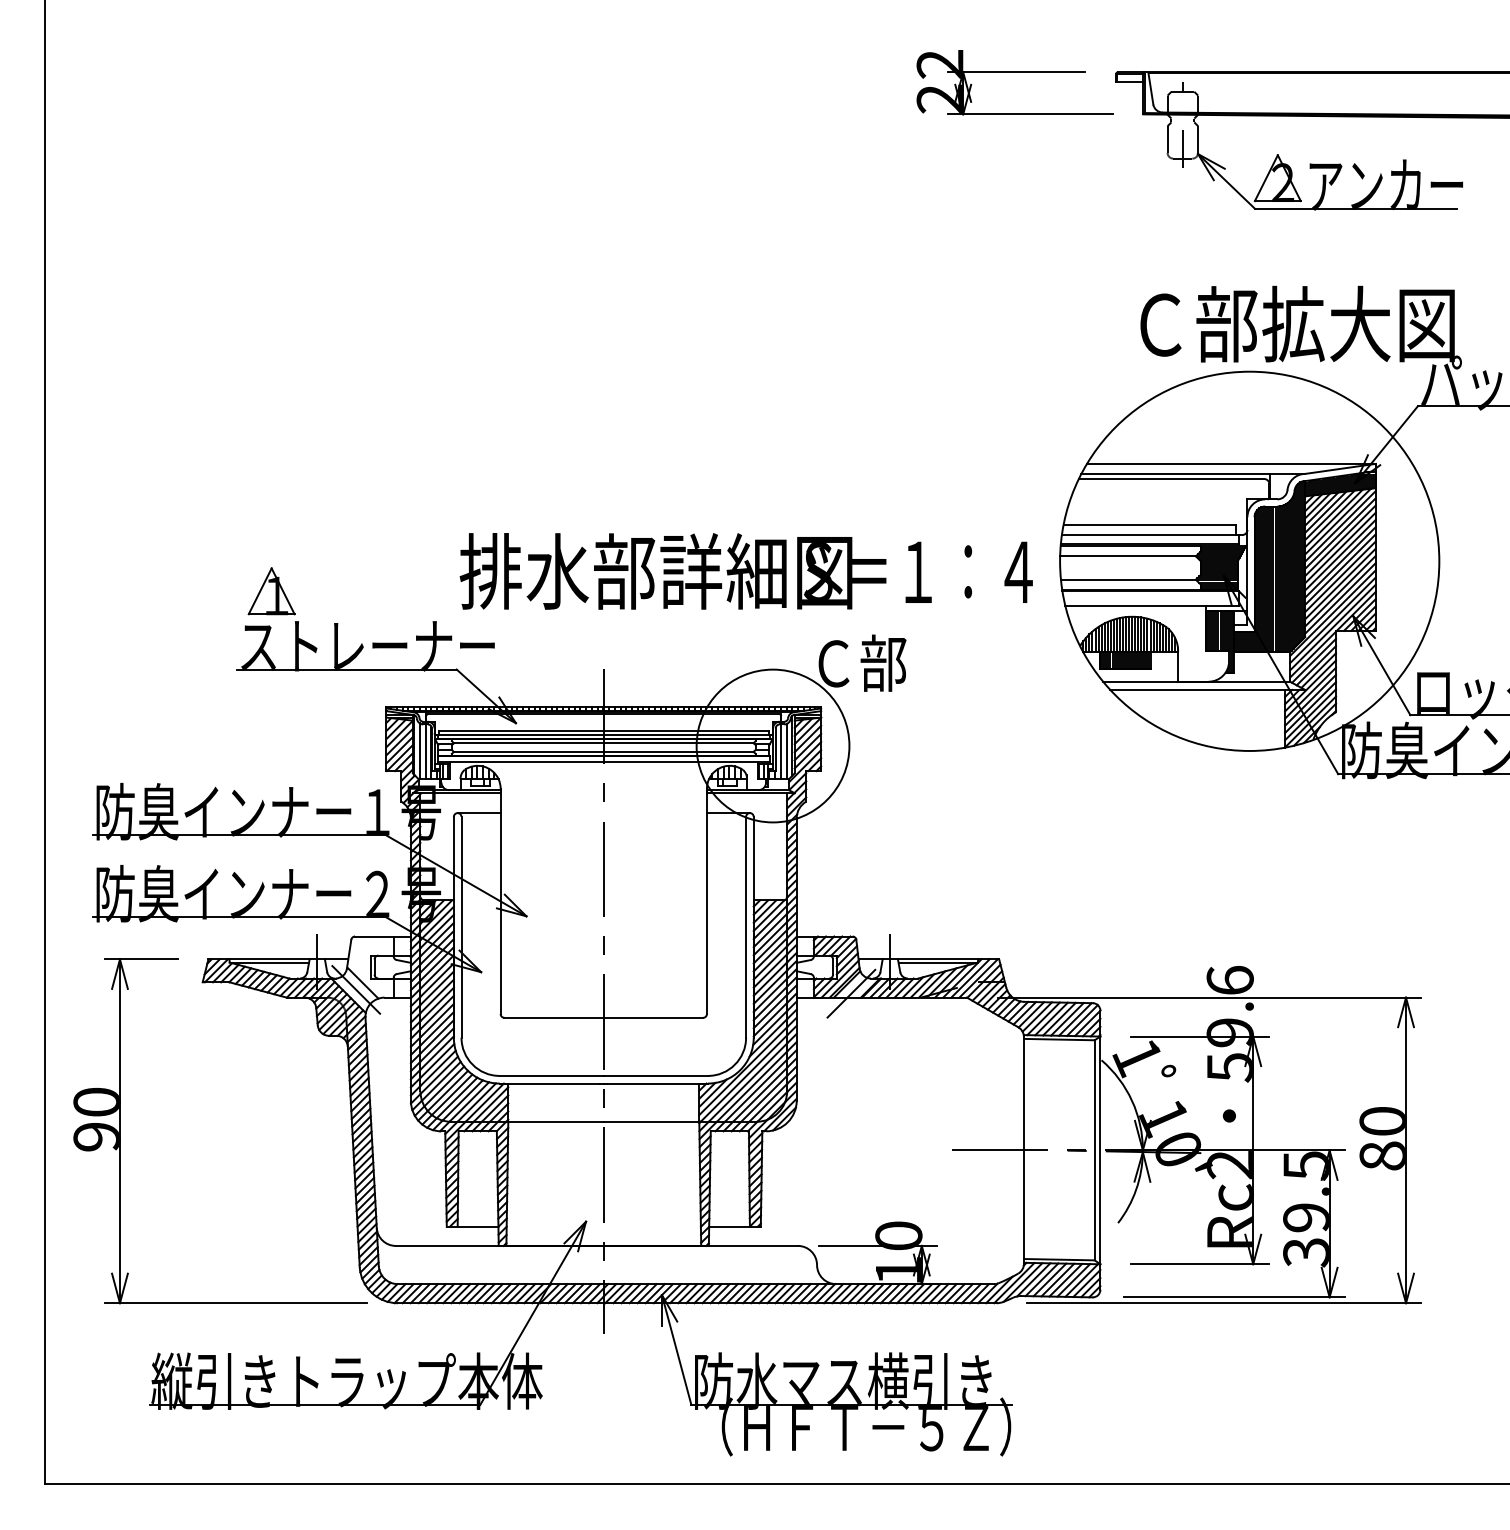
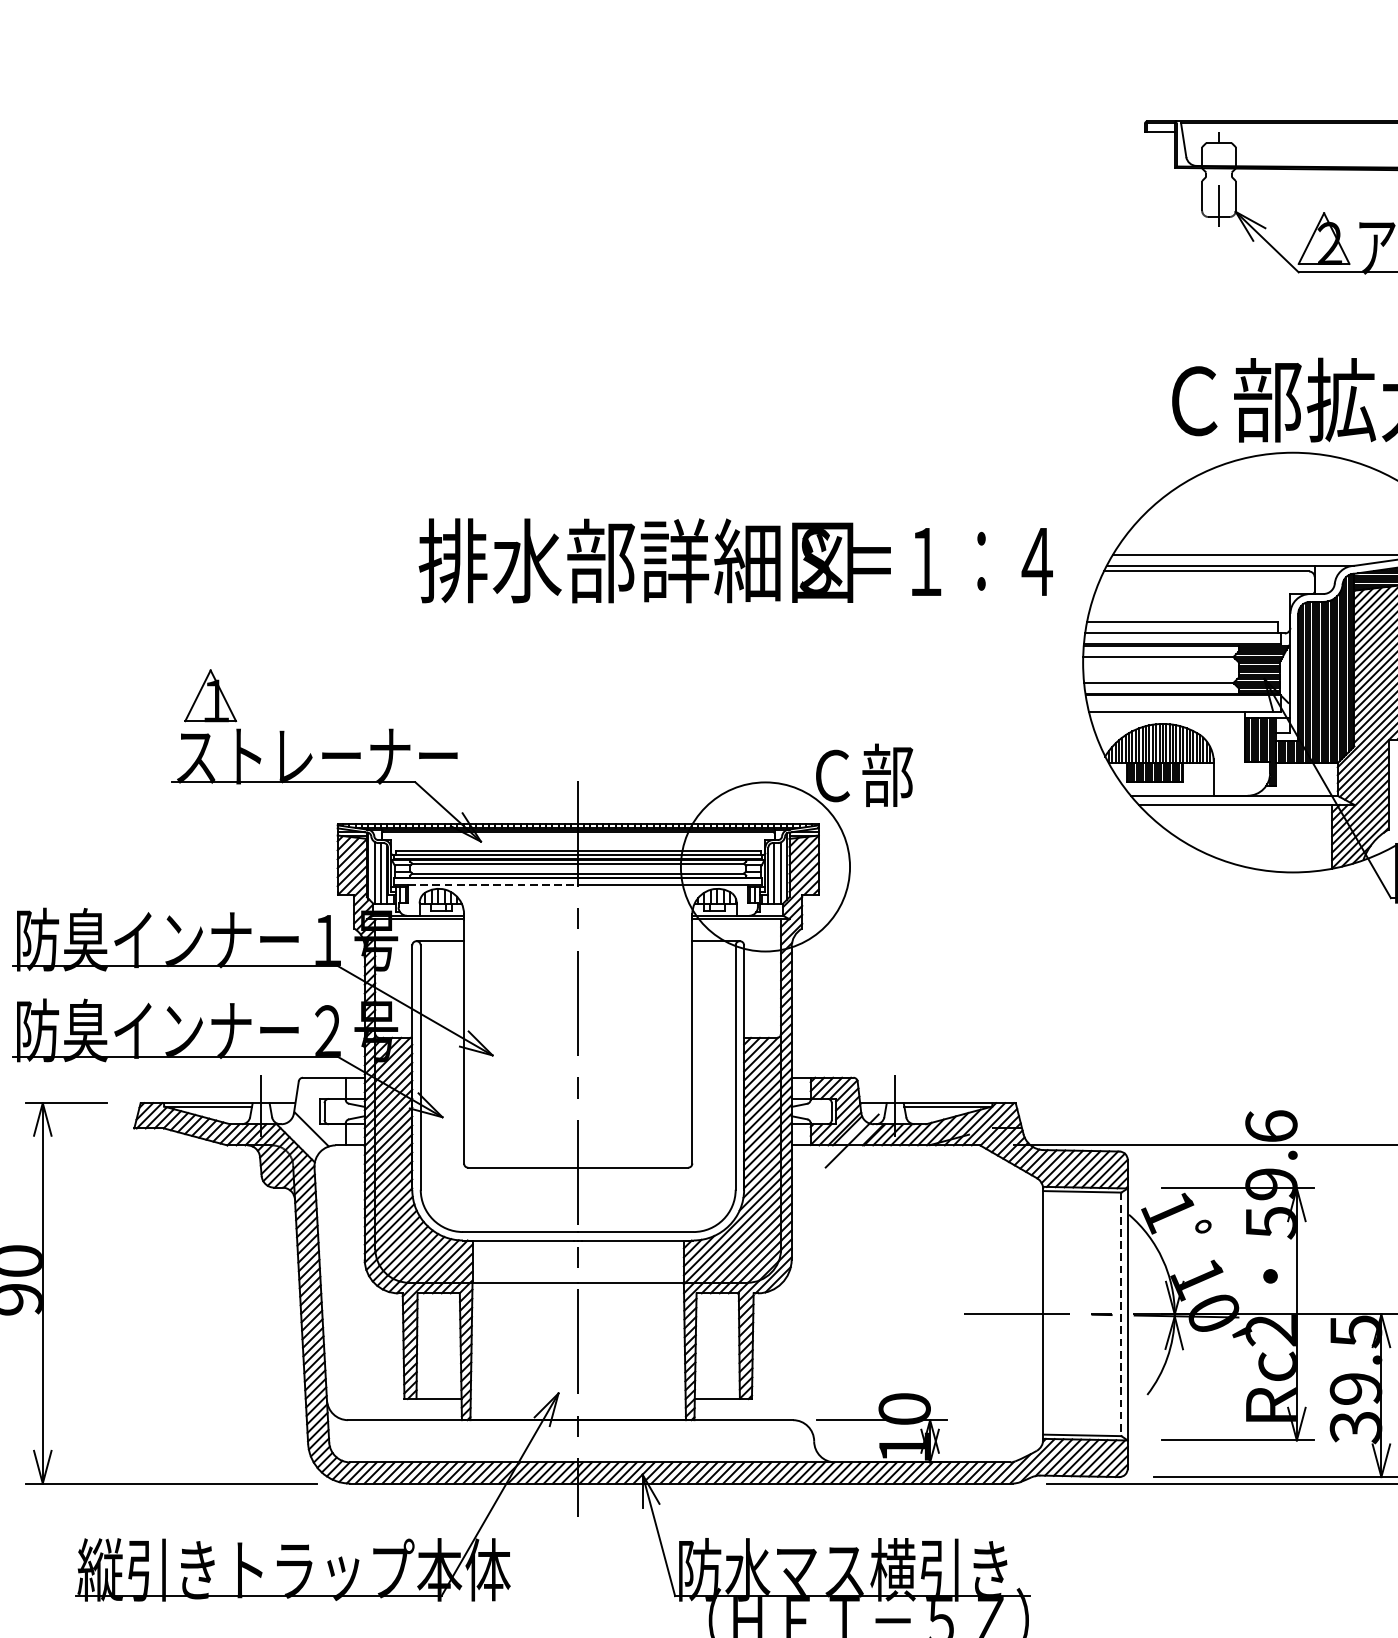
part: (1014, 72) -> (1032, 121), removed
text: (745, 571) -> (735, 560), moved
line: (526, 761) -> (492, 884), solid -> dashed
line: (355, 989) -> (303, 1136), removed
line: (1094, 1150) -> (1121, 1314), solid -> dashed

